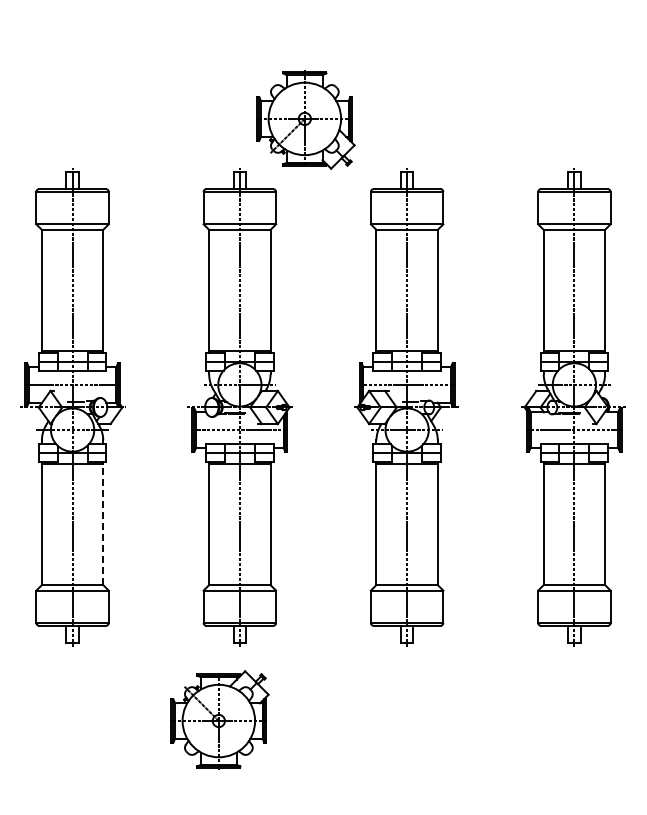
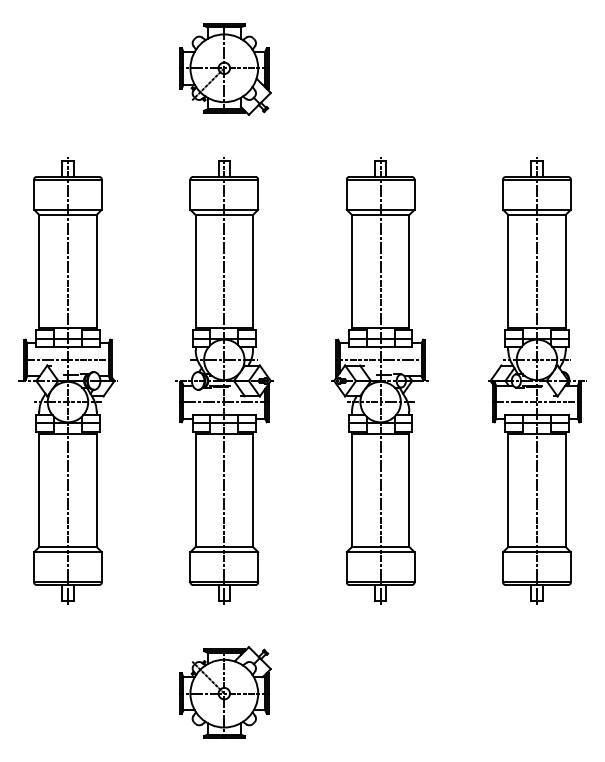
part: (305, 119) -> (224, 68), moved
line: (103, 524) -> (96, 490), dashed -> solid
part: (219, 719) -> (224, 692), moved

